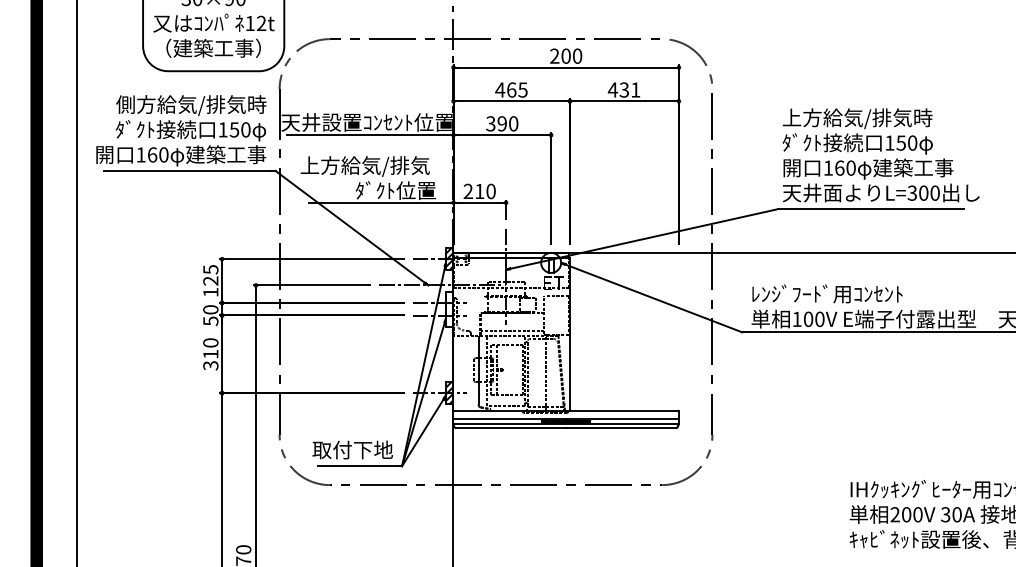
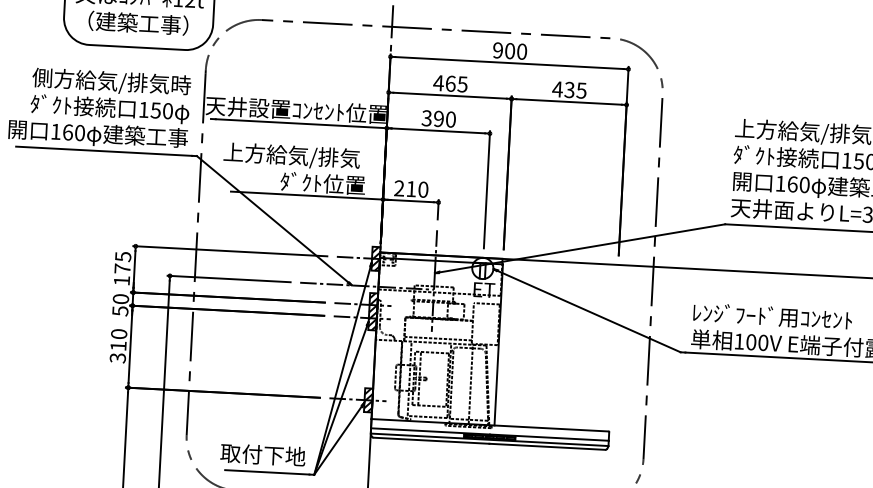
text: (554, 56) -> (497, 50), 200 -> 900
text: (635, 89) -> (581, 90), 431 -> 435
text: (210, 280) -> (122, 268), 125 -> 175
hatch: (449, 308) -> (372, 310), added

